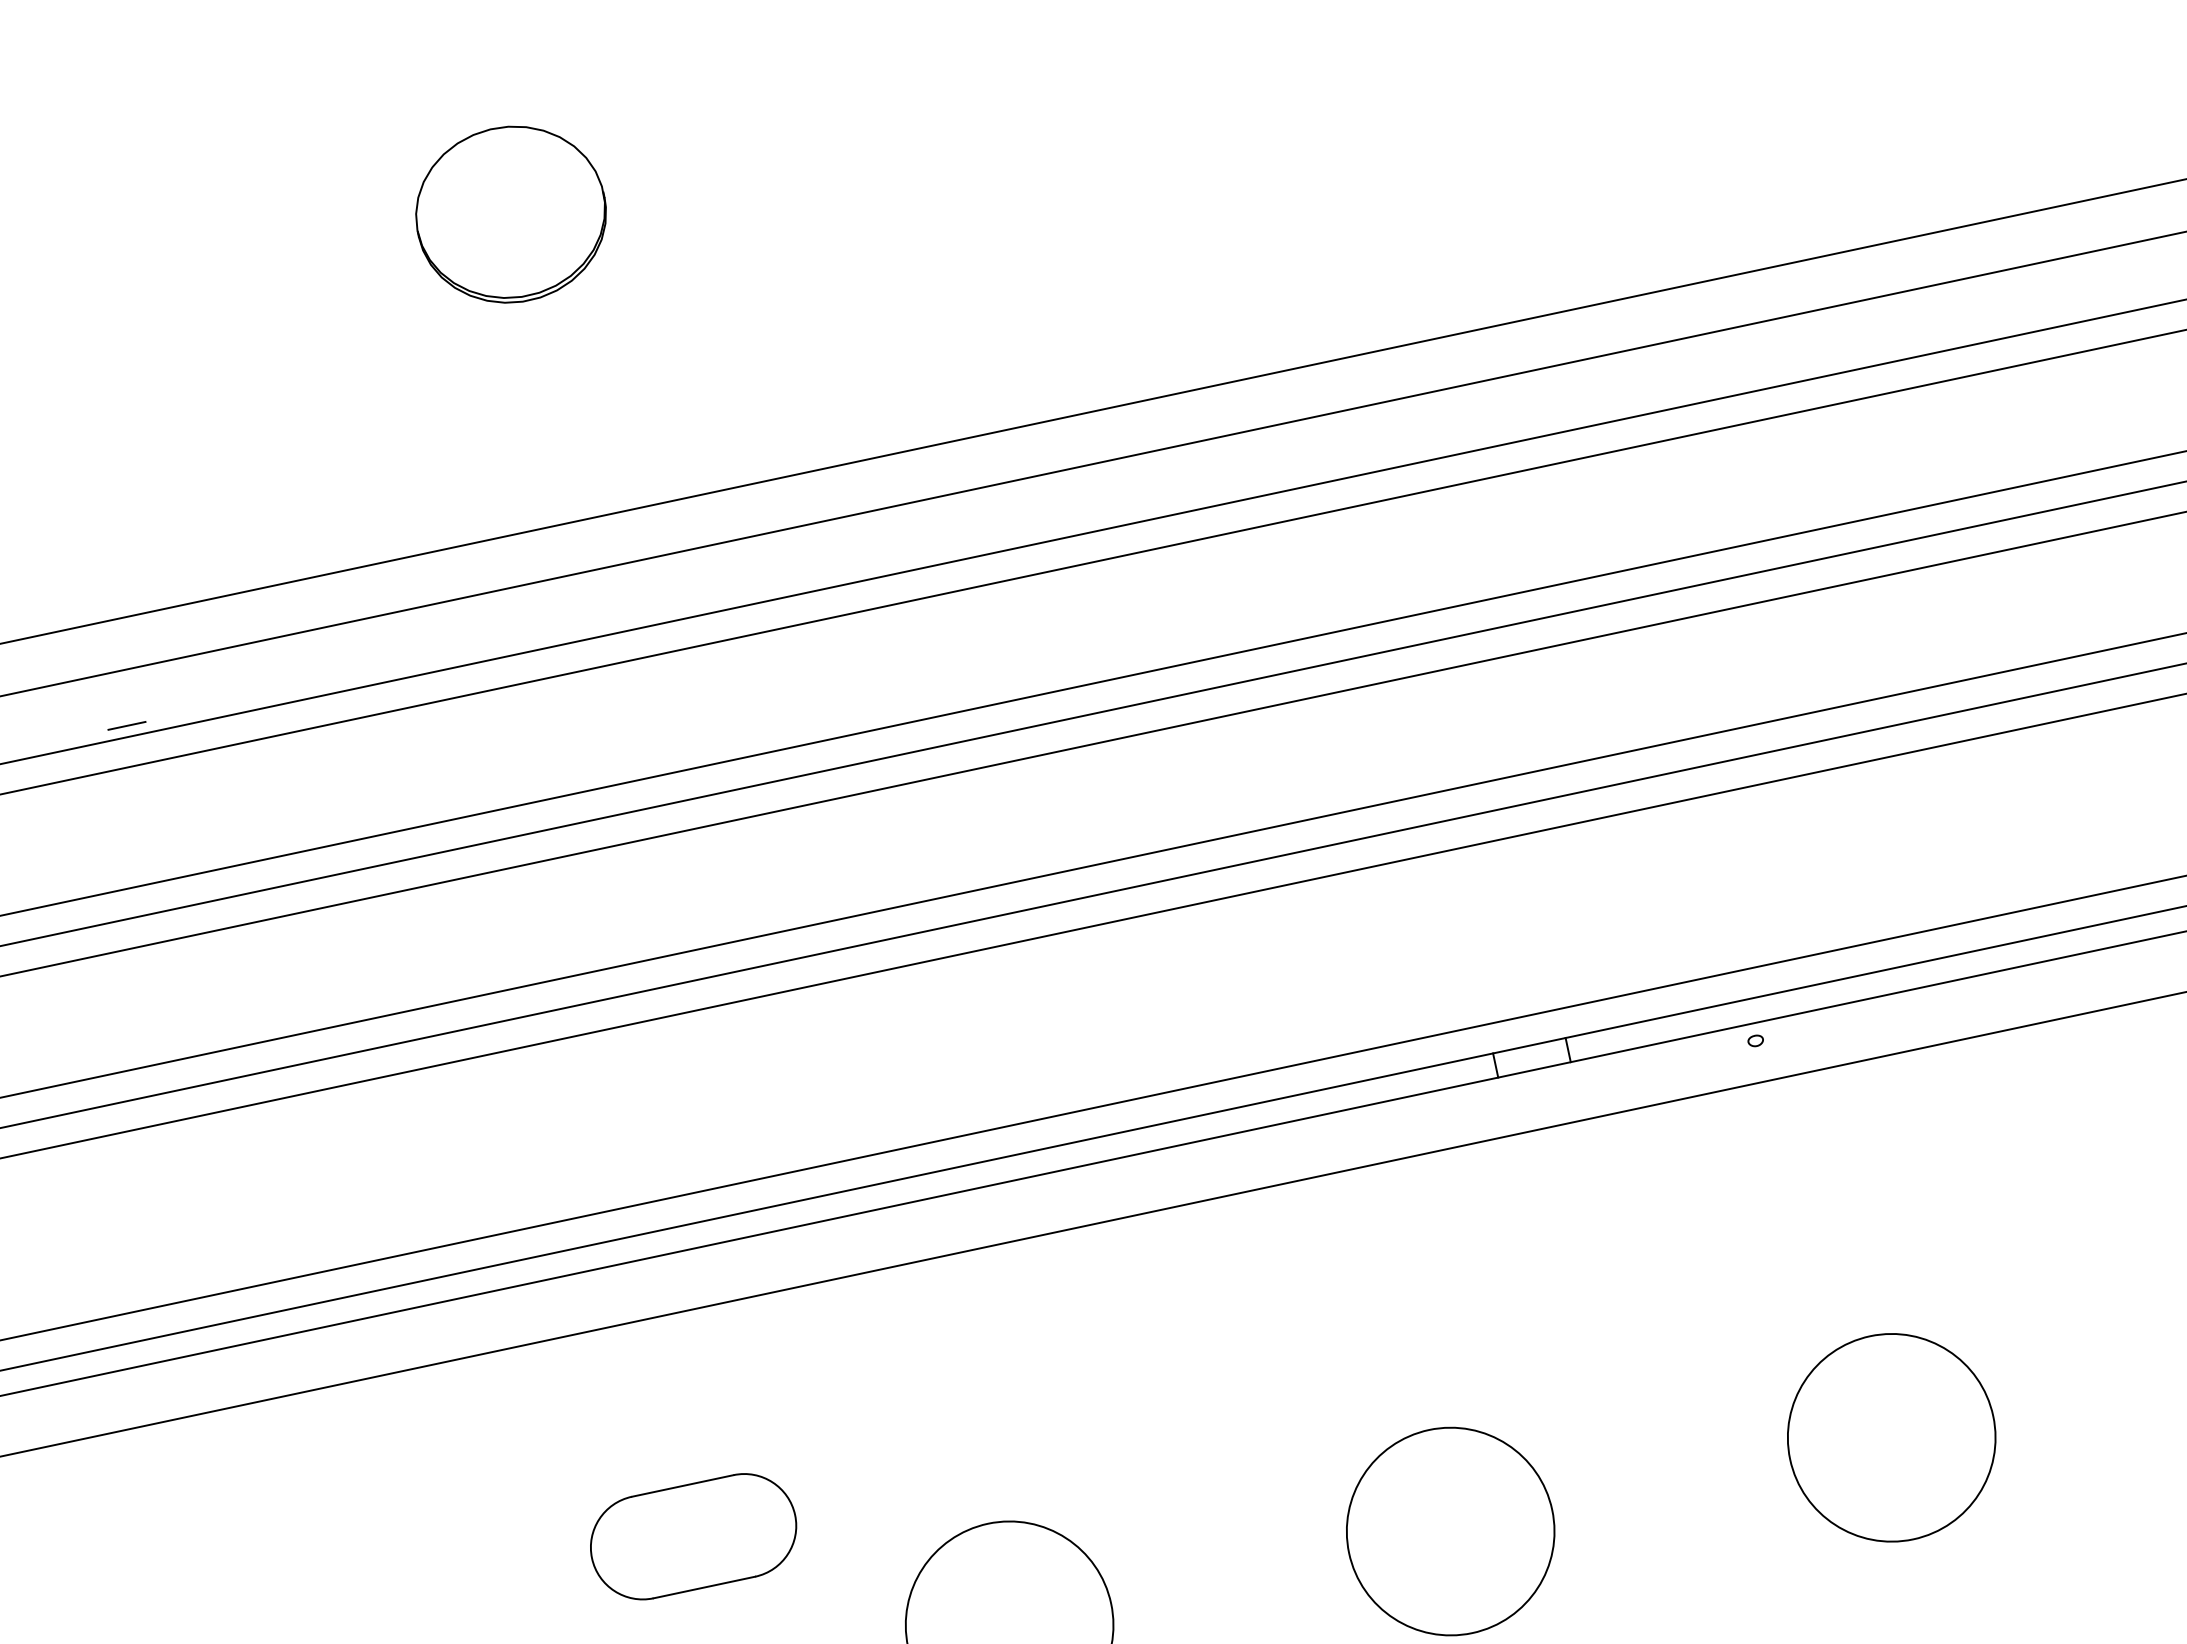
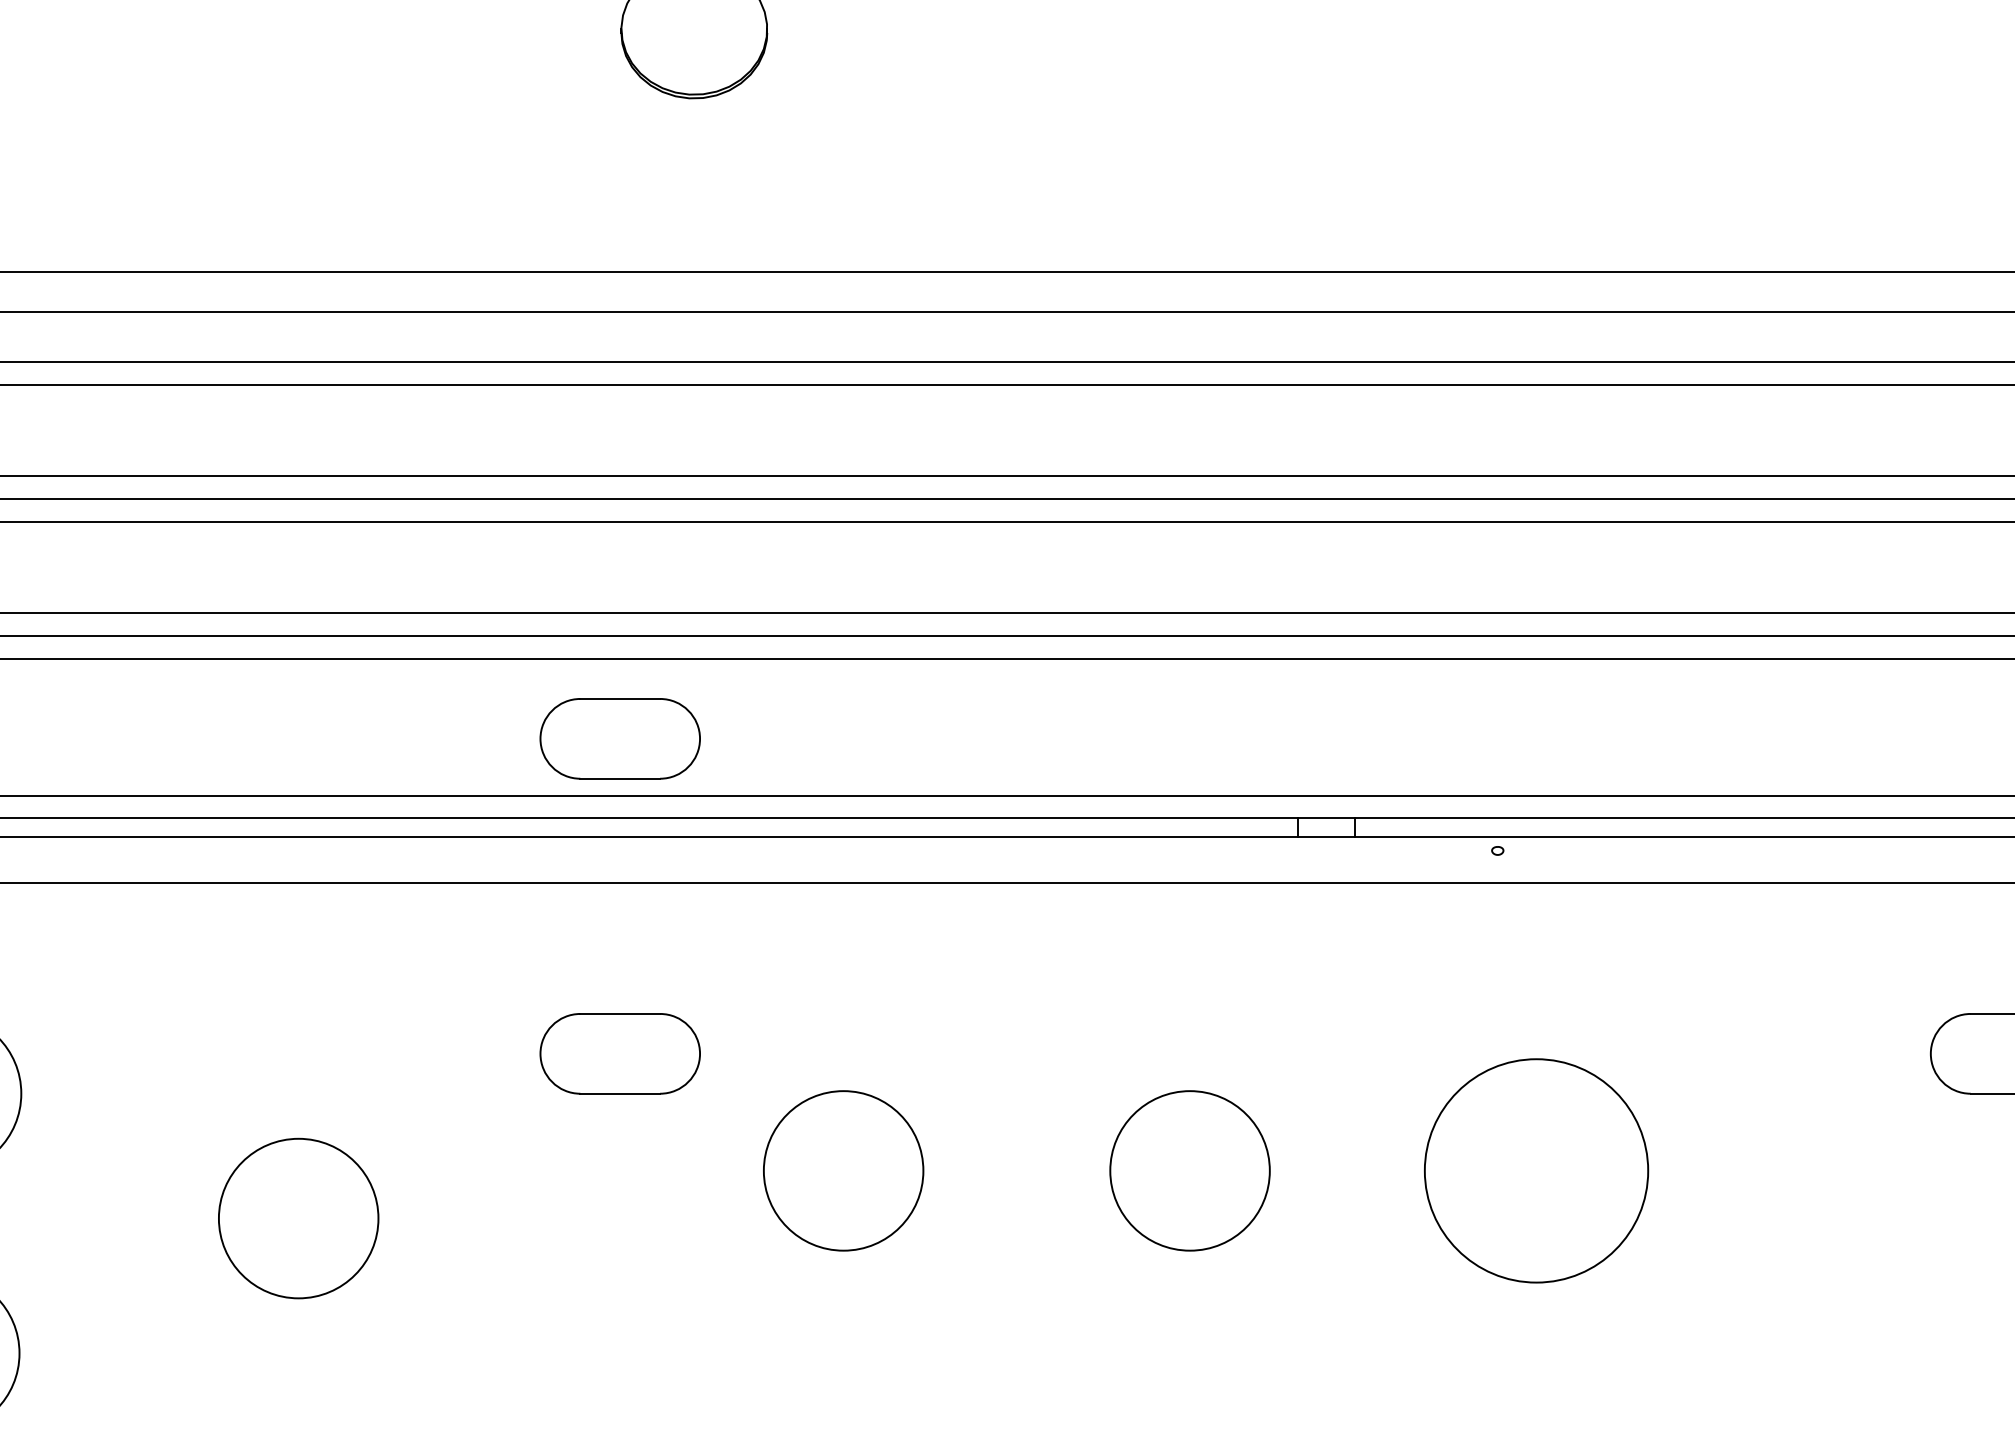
line: (126, 725) -> (323, 353), removed
part: (607, 1135) -> (619, 738), added
circle: (1891, 1437) -> (1536, 1170), size x1.4

